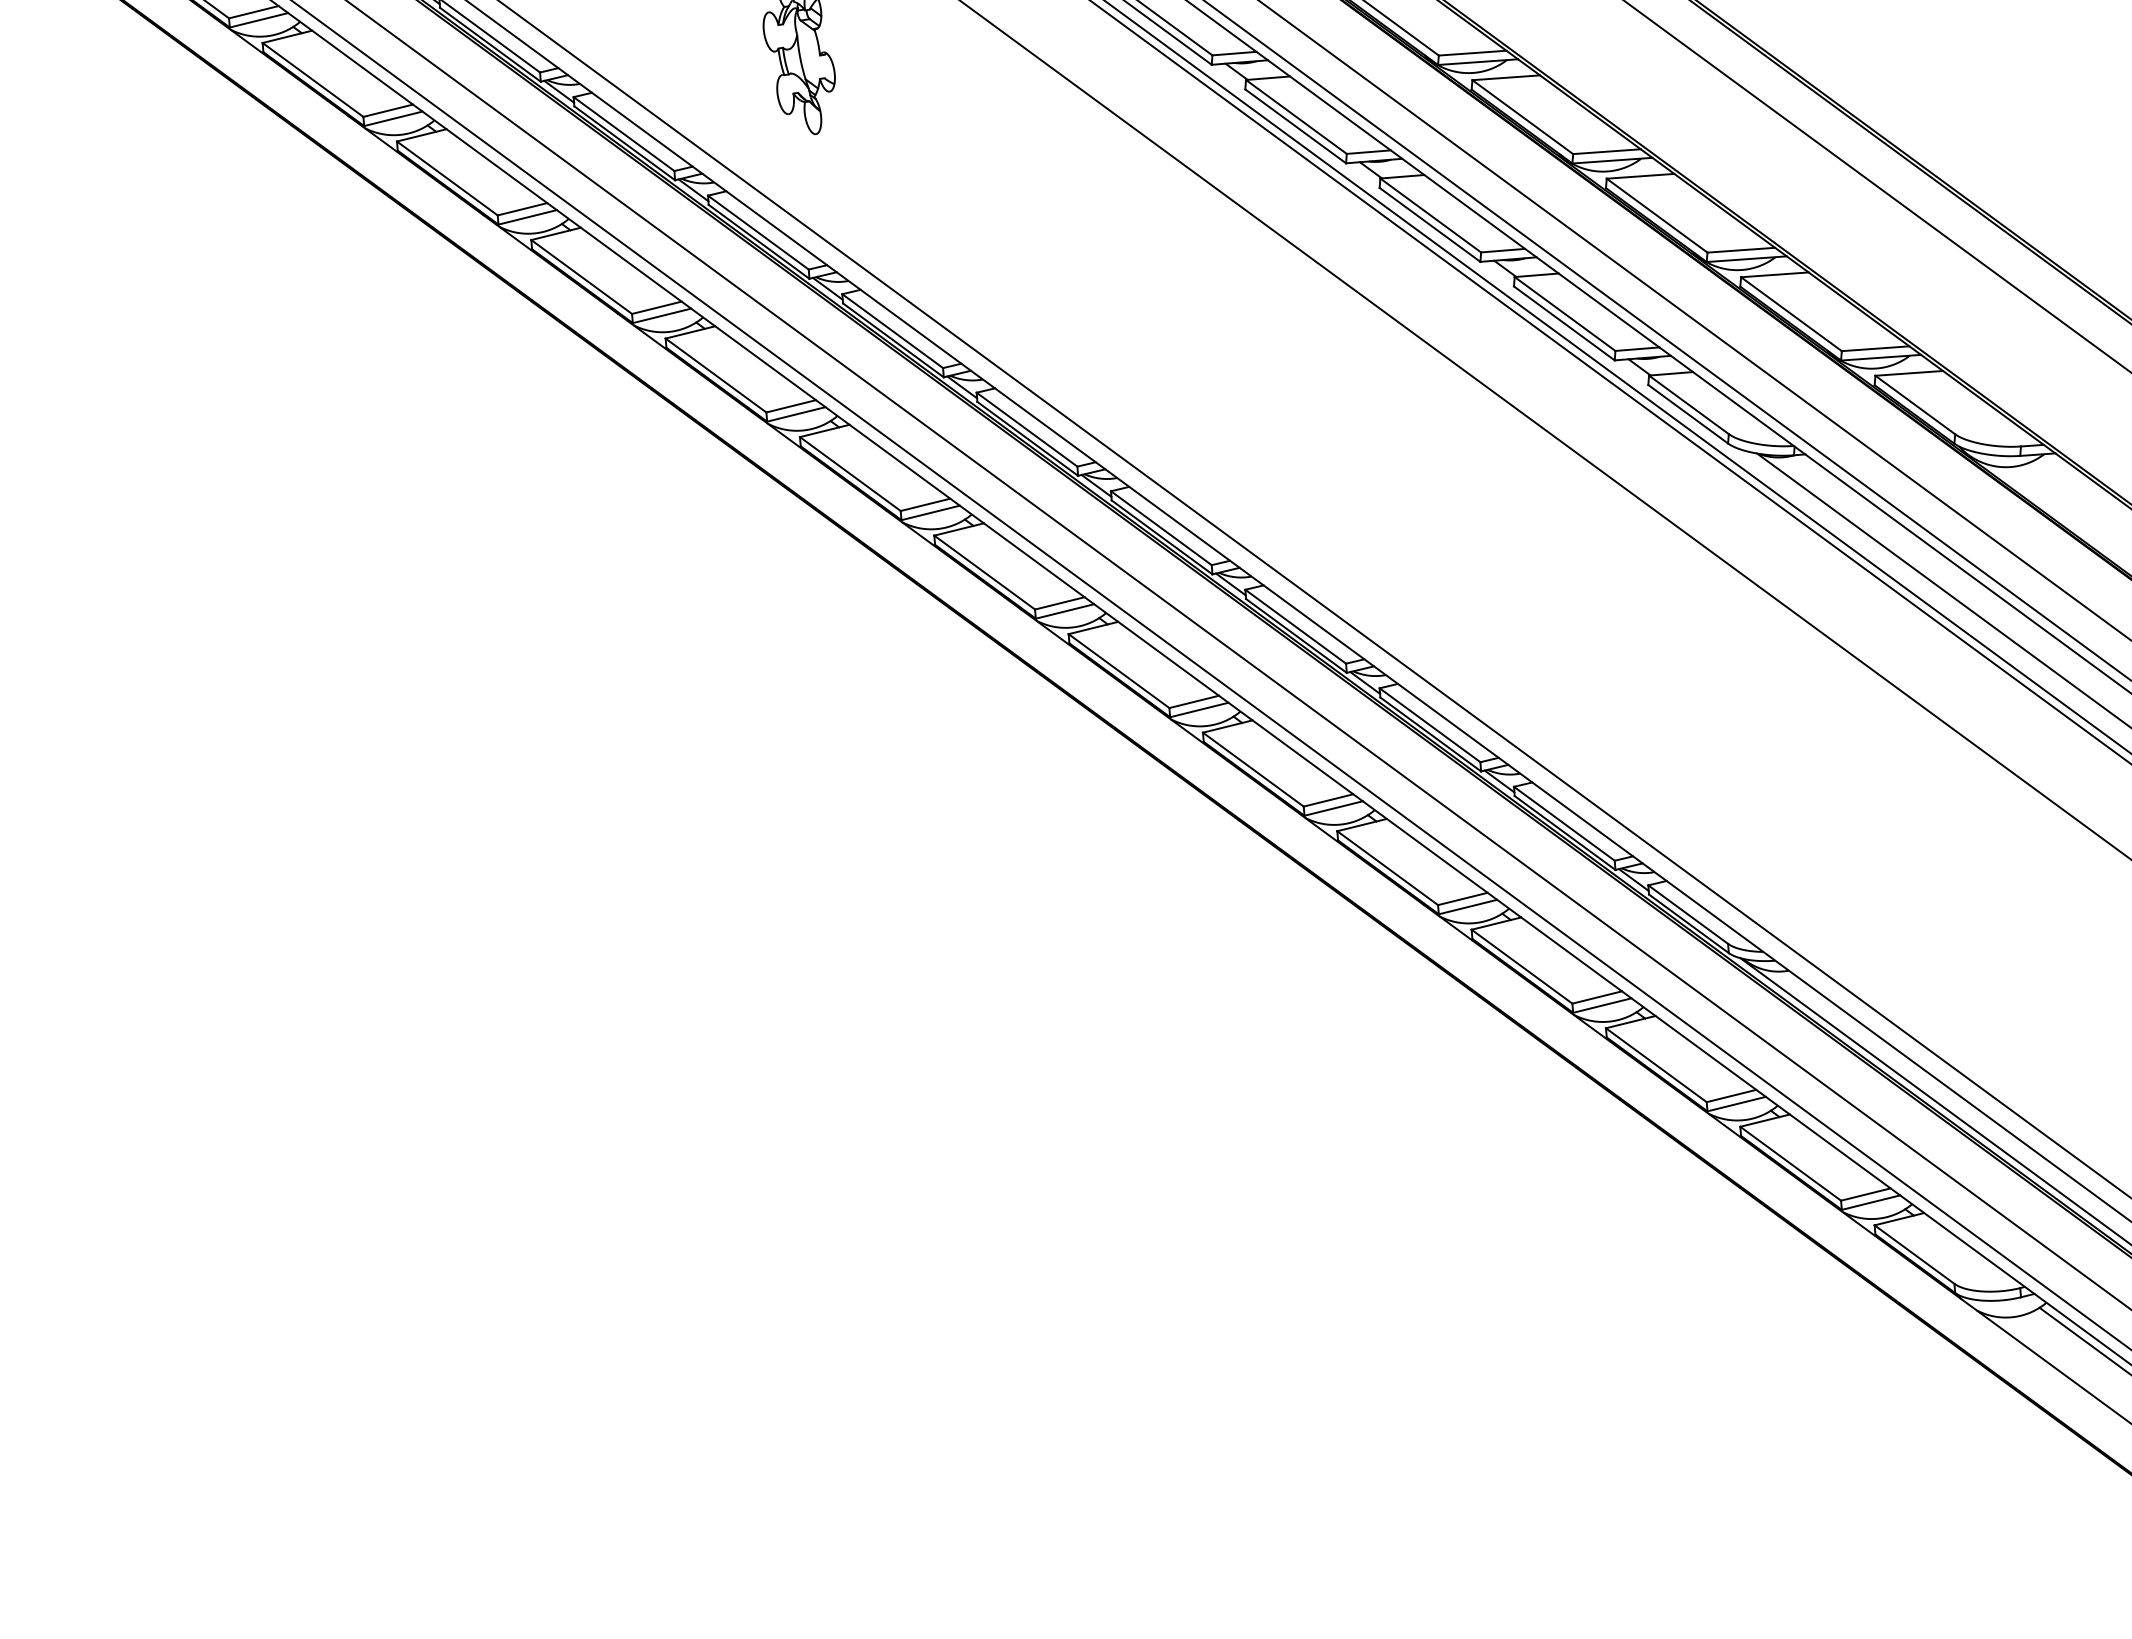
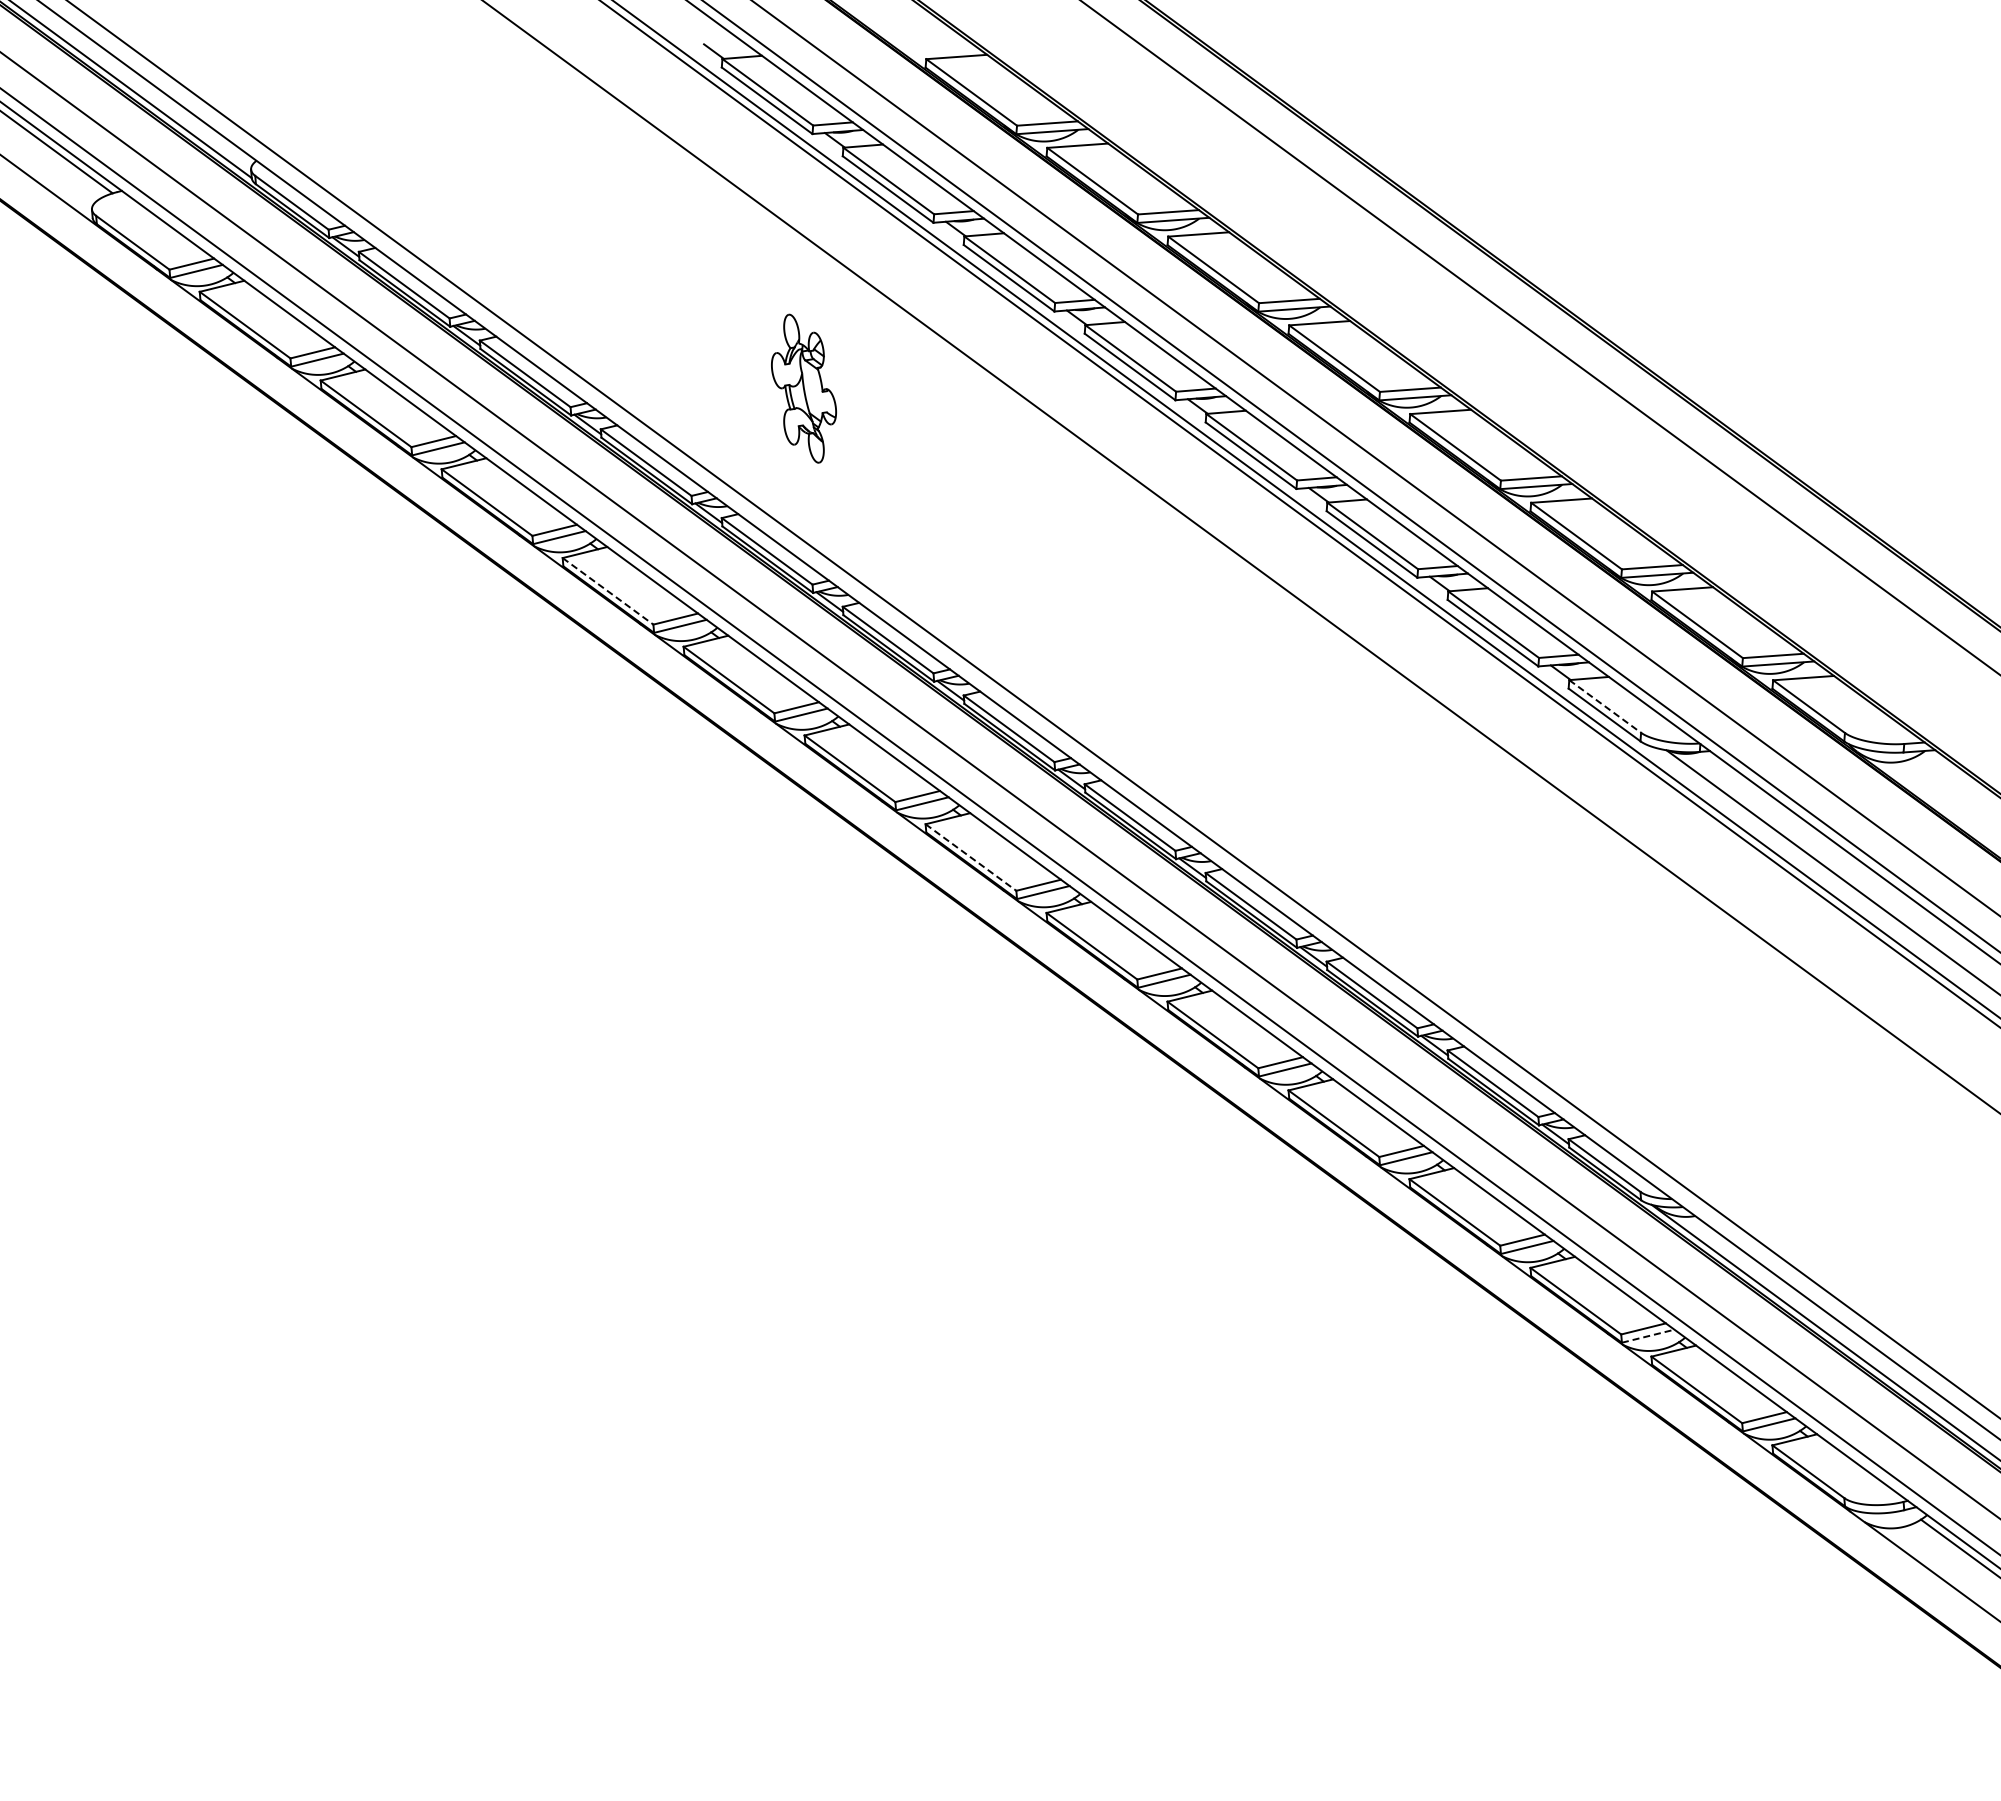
line: (582, 277) -> (608, 591), solid -> dashed
line: (1689, 404) -> (1605, 706), solid -> dashed
line: (985, 572) -> (971, 857), solid -> dashed
line: (1737, 1104) -> (1648, 1336), solid -> dashed

